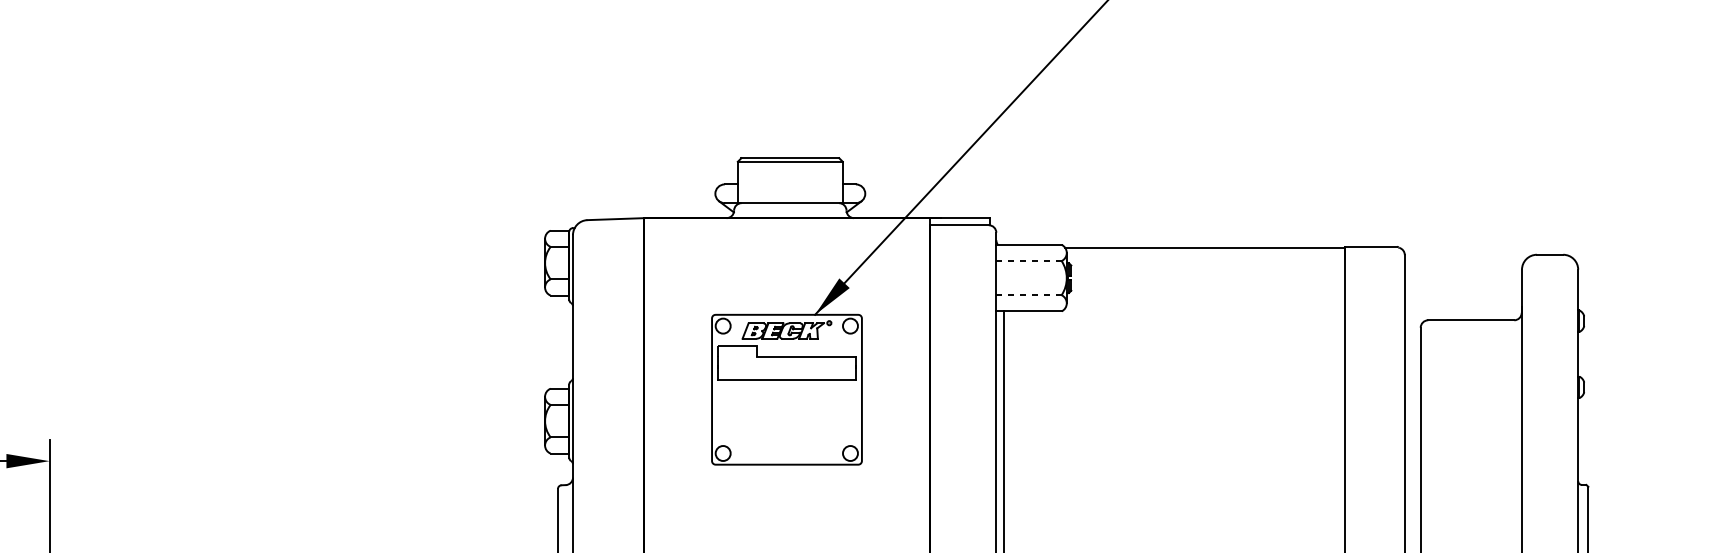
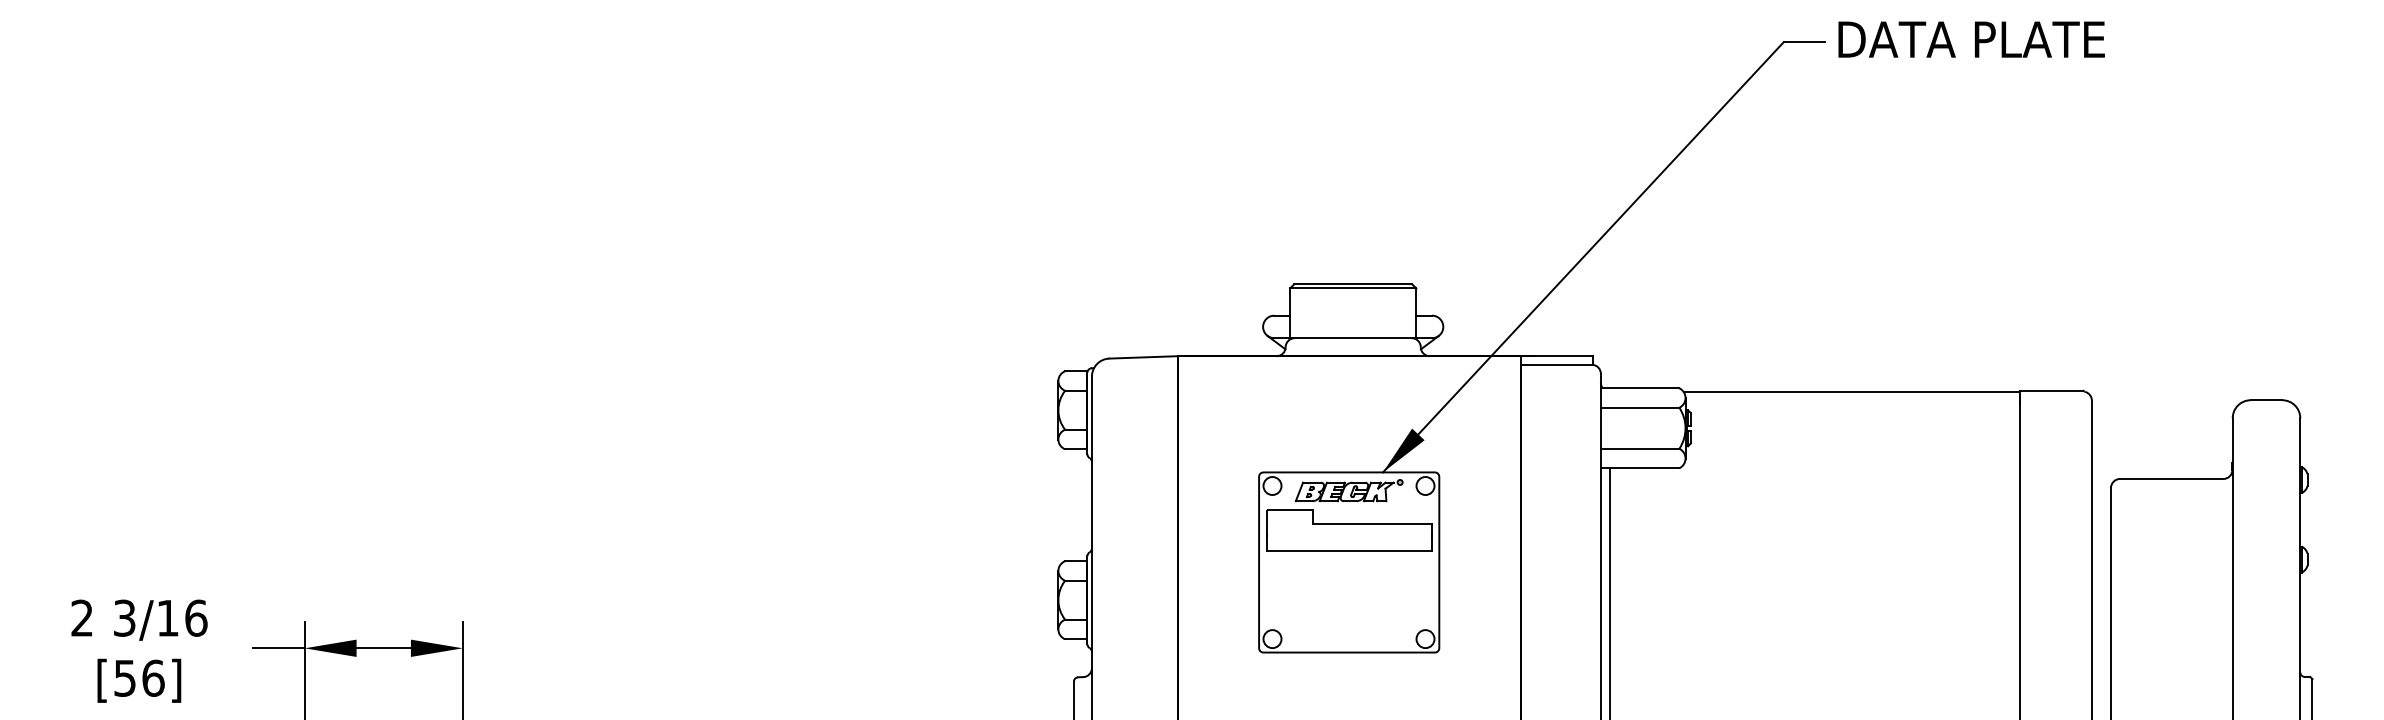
line: (1028, 260) -> (1639, 407), dashed -> solid
line: (1028, 294) -> (1639, 448), dashed -> solid

